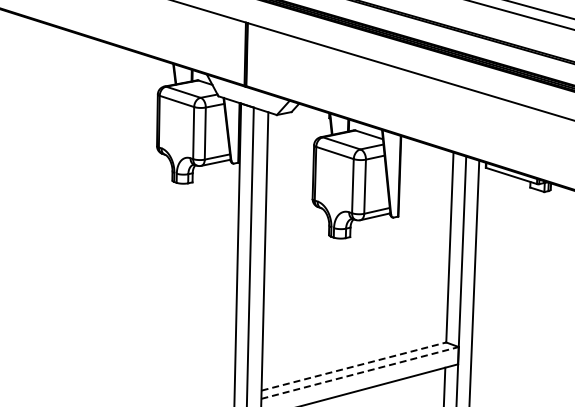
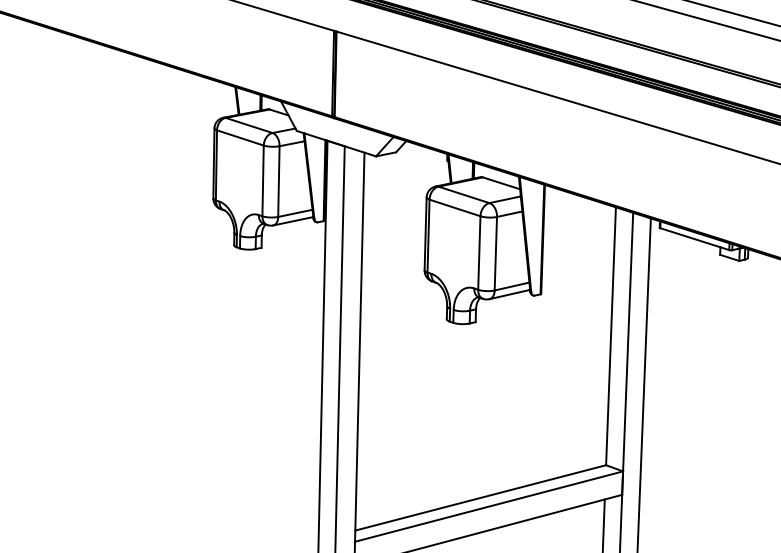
line: (354, 366) -> (481, 497), dashed -> solid
line: (360, 372) -> (489, 505), dashed -> solid

